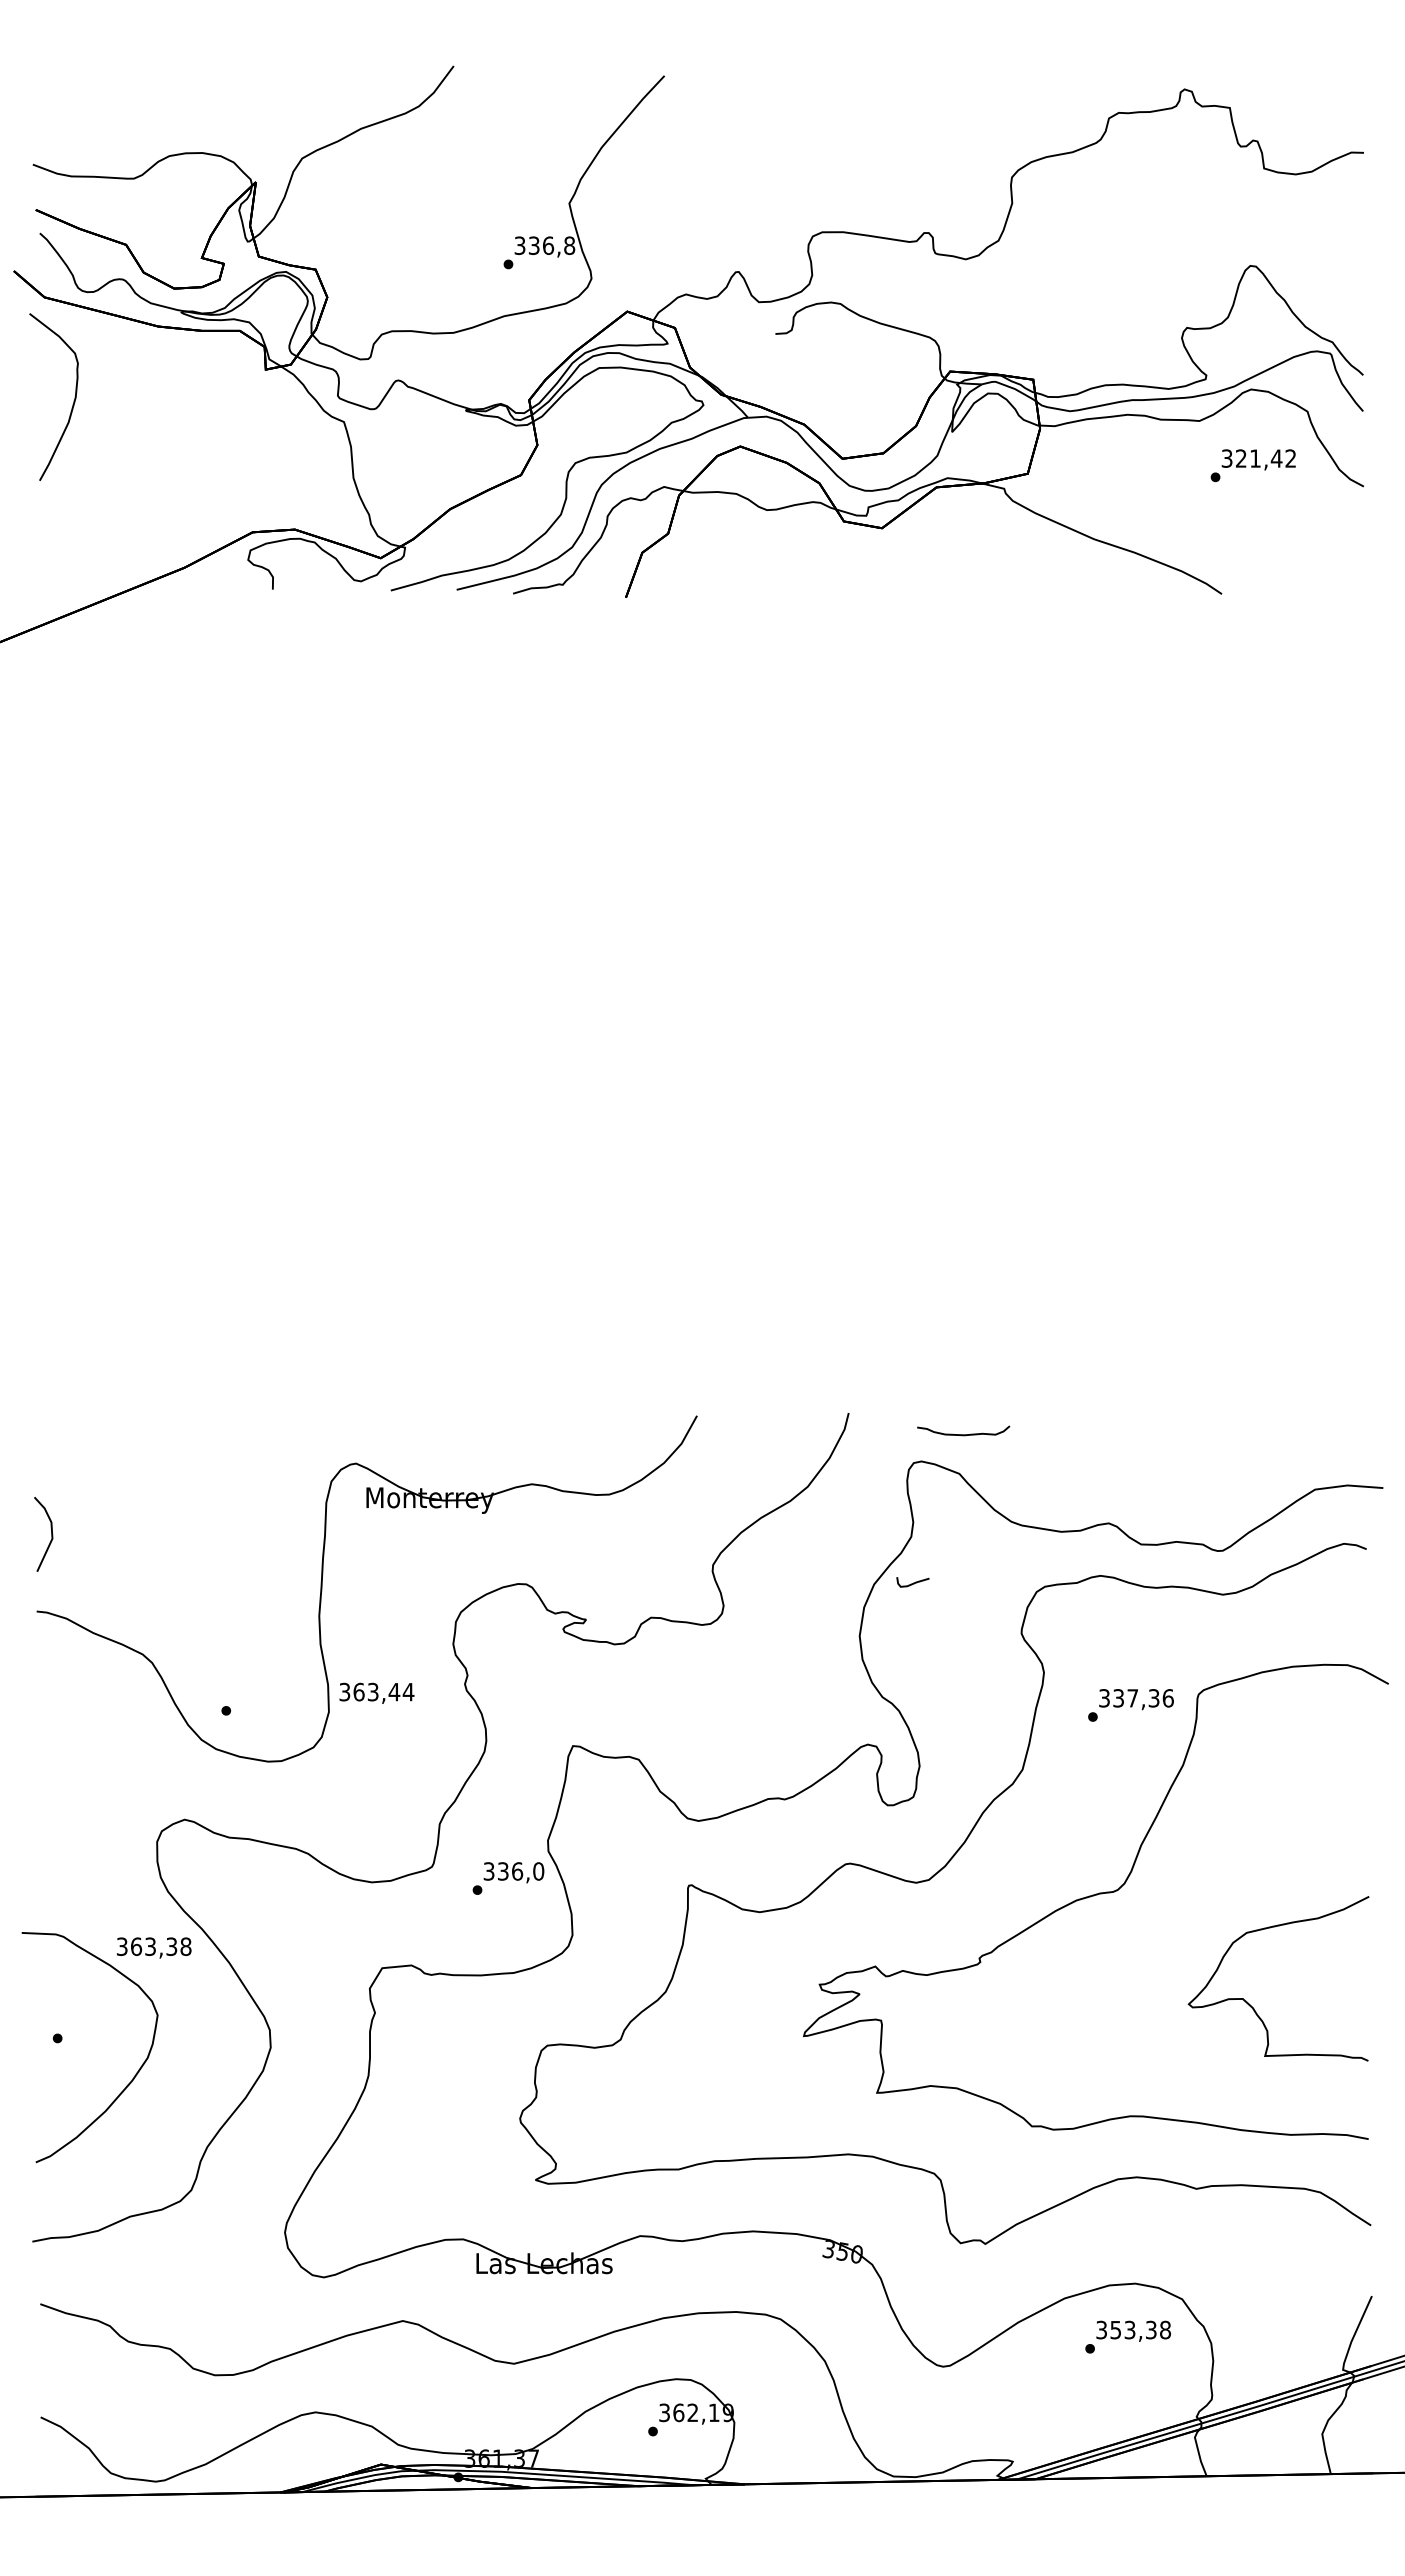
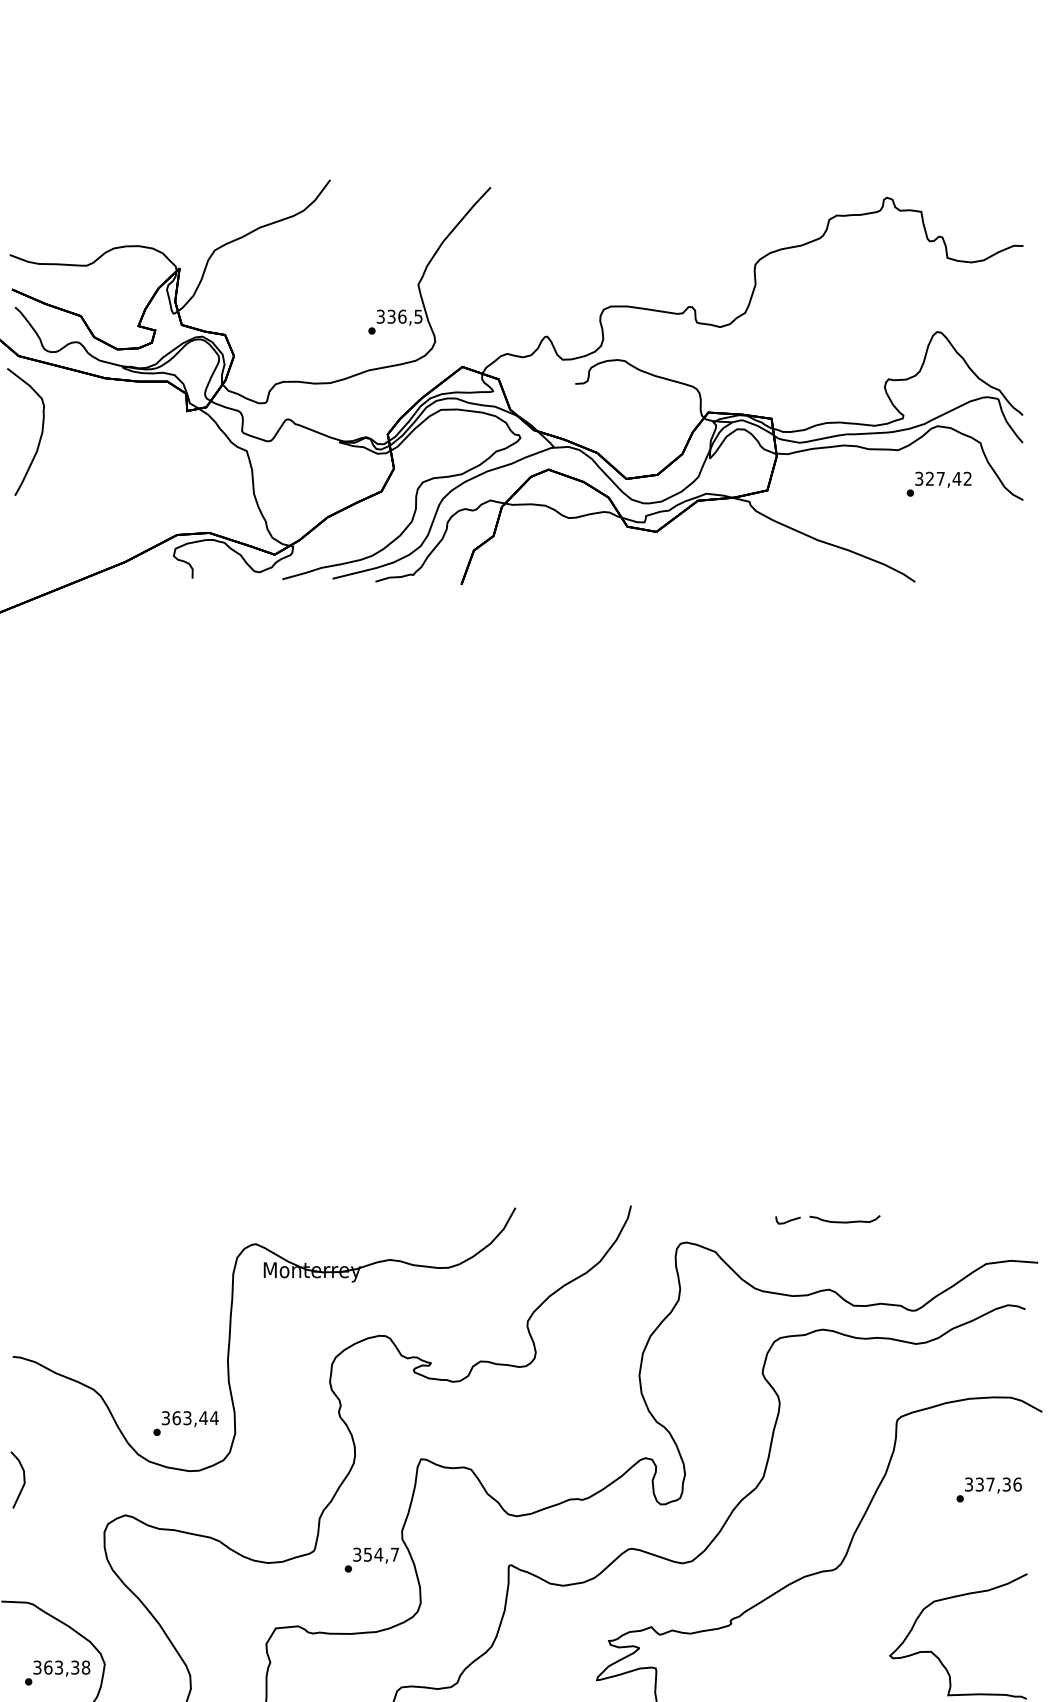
text: (569, 245) -> (418, 316), 336,8 -> 336,5
text: (1255, 458) -> (940, 478), 321,42 -> 327,42
curve: (963, 1434) -> (844, 1222), moved
line: (51, 1534) -> (23, 1480), moved
curve: (913, 1582) -> (788, 1220), moved
text: (376, 1692) -> (190, 1418), moved
text: (1130, 1705) -> (988, 1490), moved
text: (521, 1871) -> (381, 1554), 336,0 -> 354,7
text: (154, 1947) -> (62, 1668), moved

